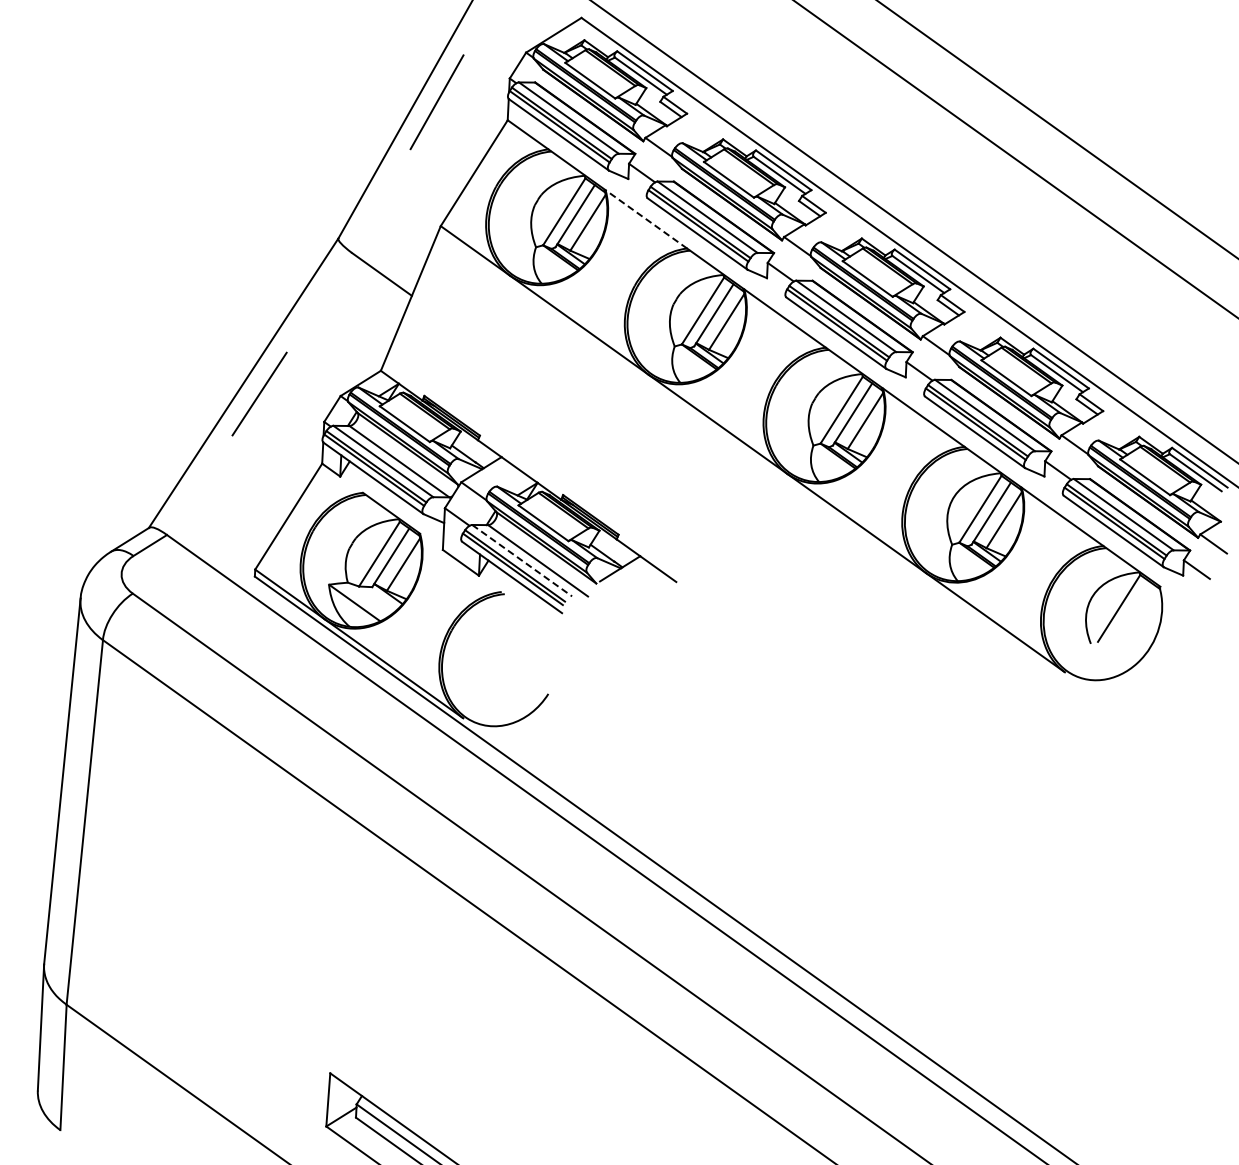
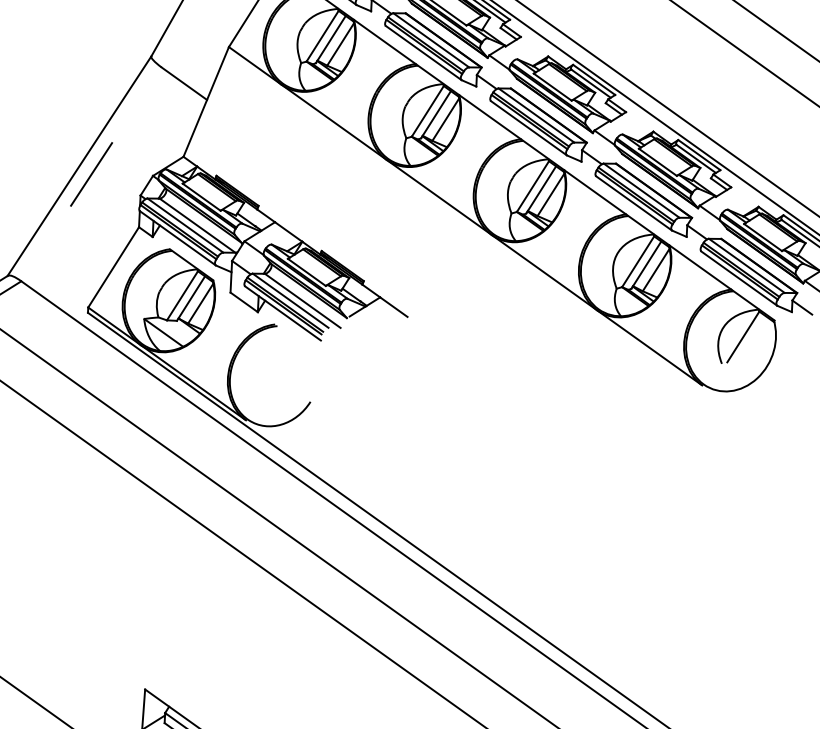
line: (646, 219) -> (384, 42), dashed -> solid
line: (522, 560) -> (290, 300), dashed -> solid

